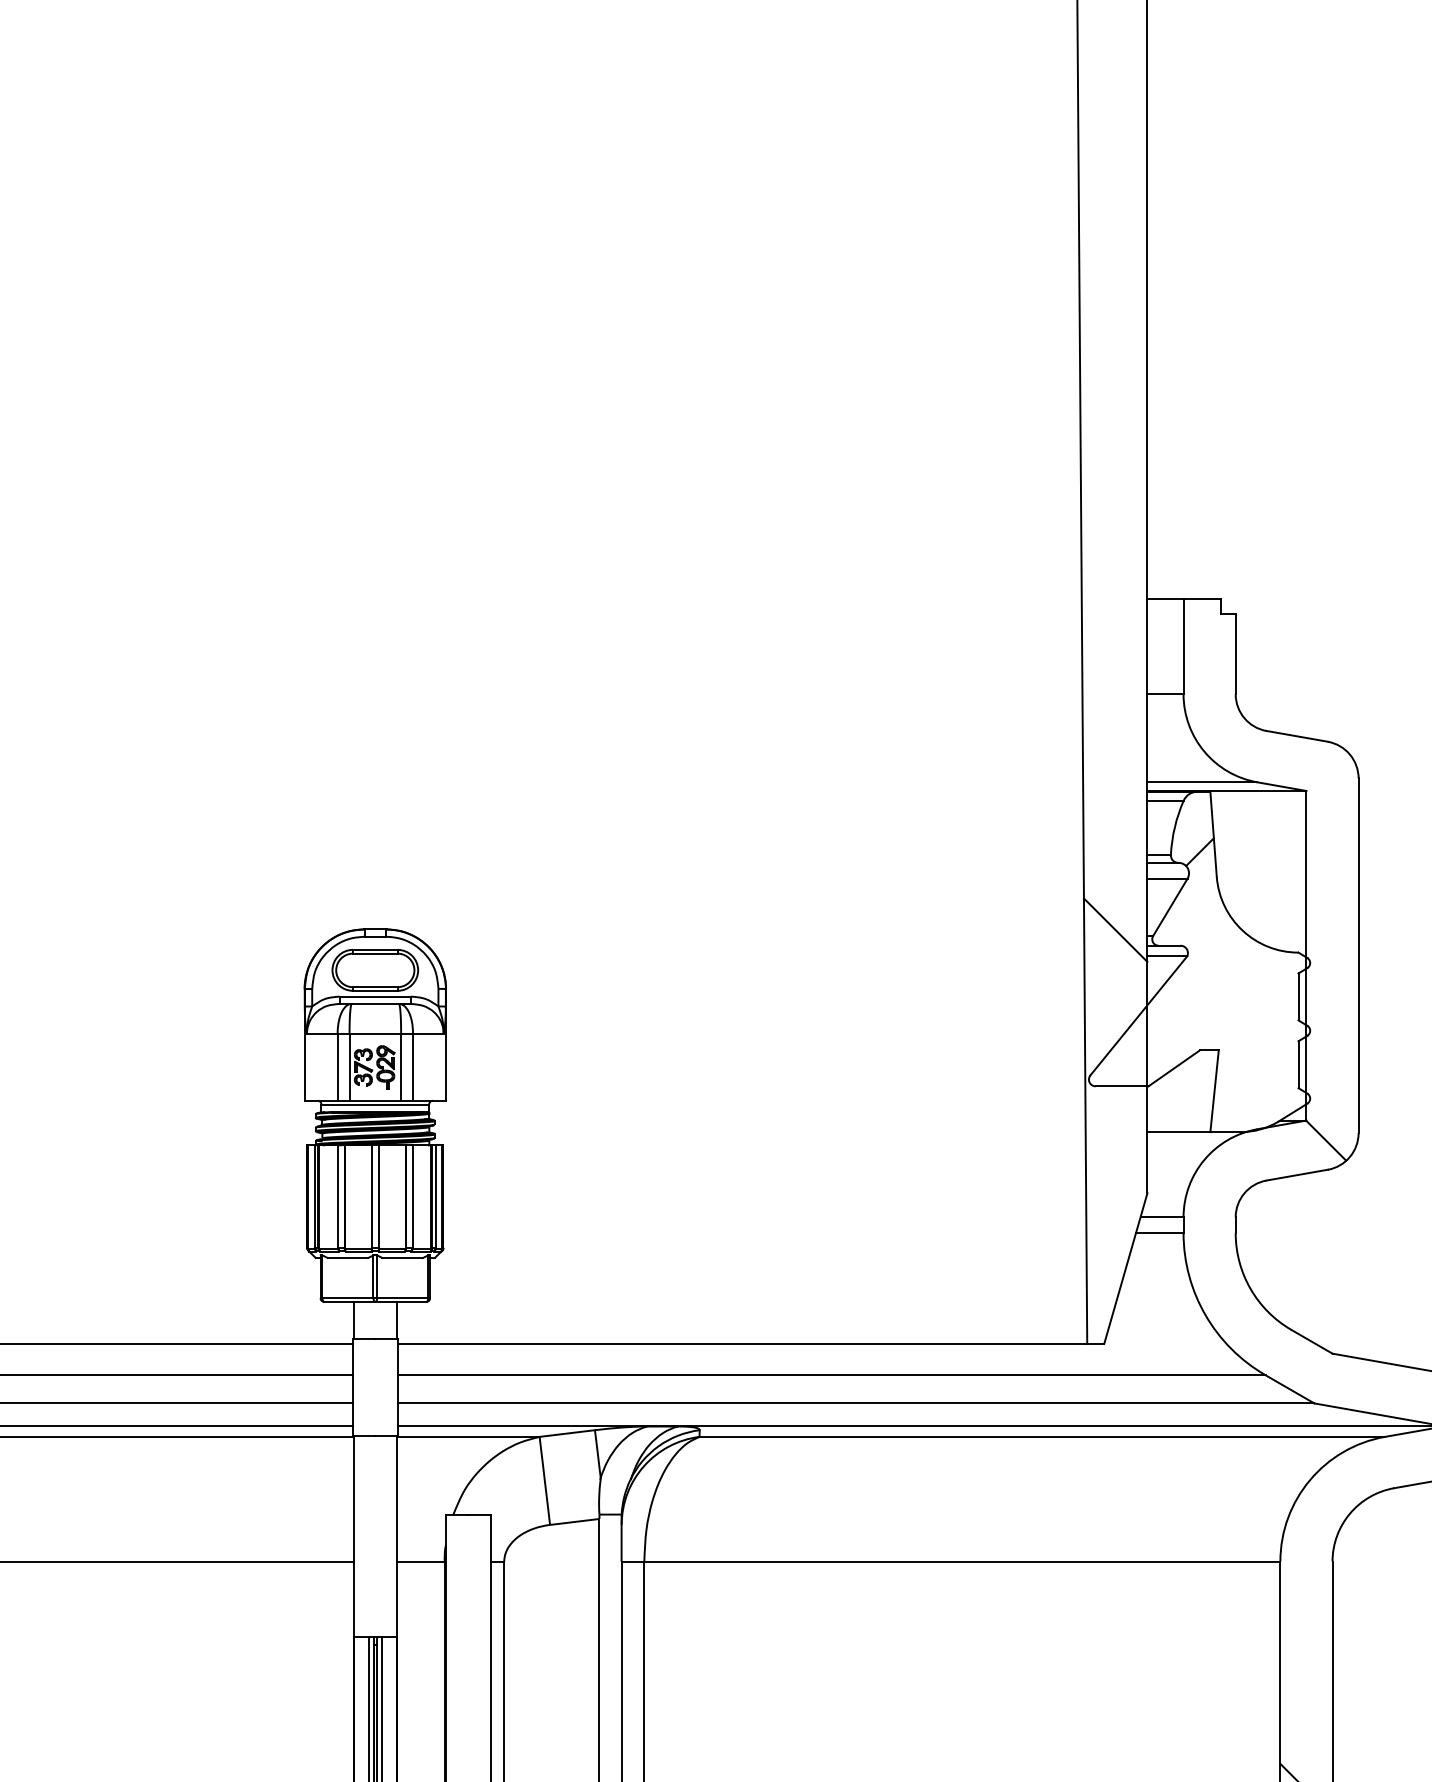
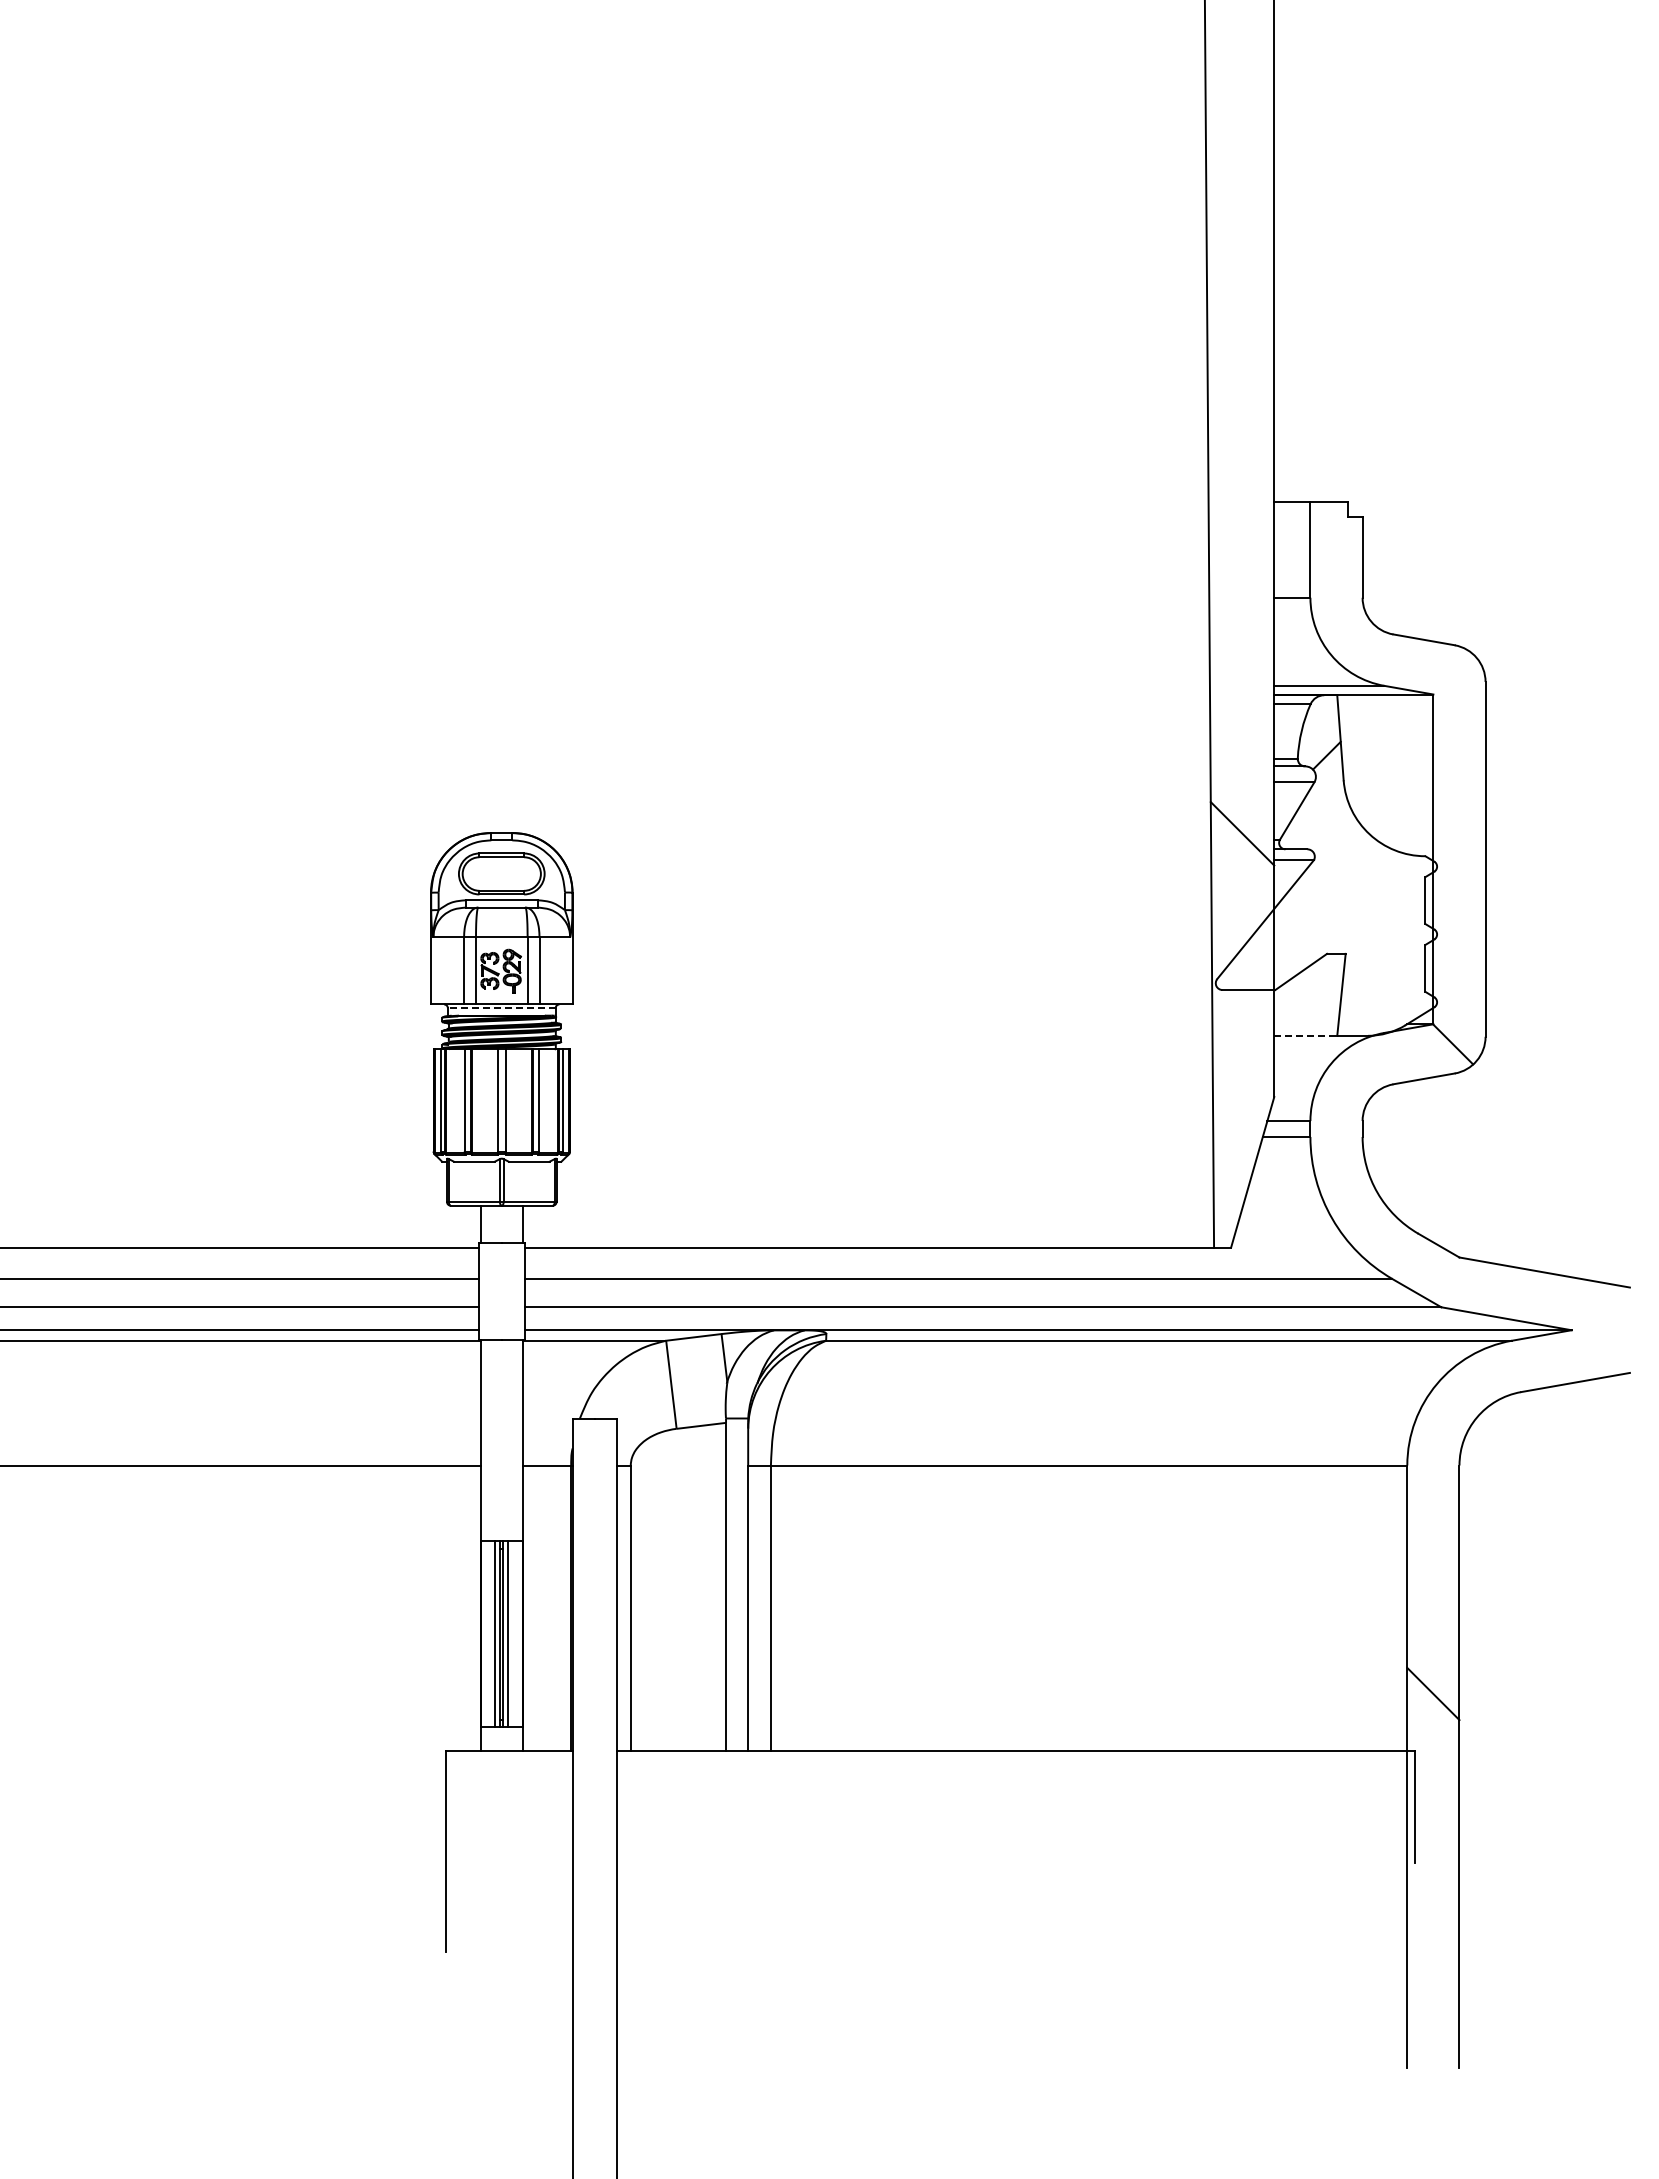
line: (375, 1104) -> (501, 1008), solid -> dashed
line: (1179, 1131) -> (1306, 1035), solid -> dashed

